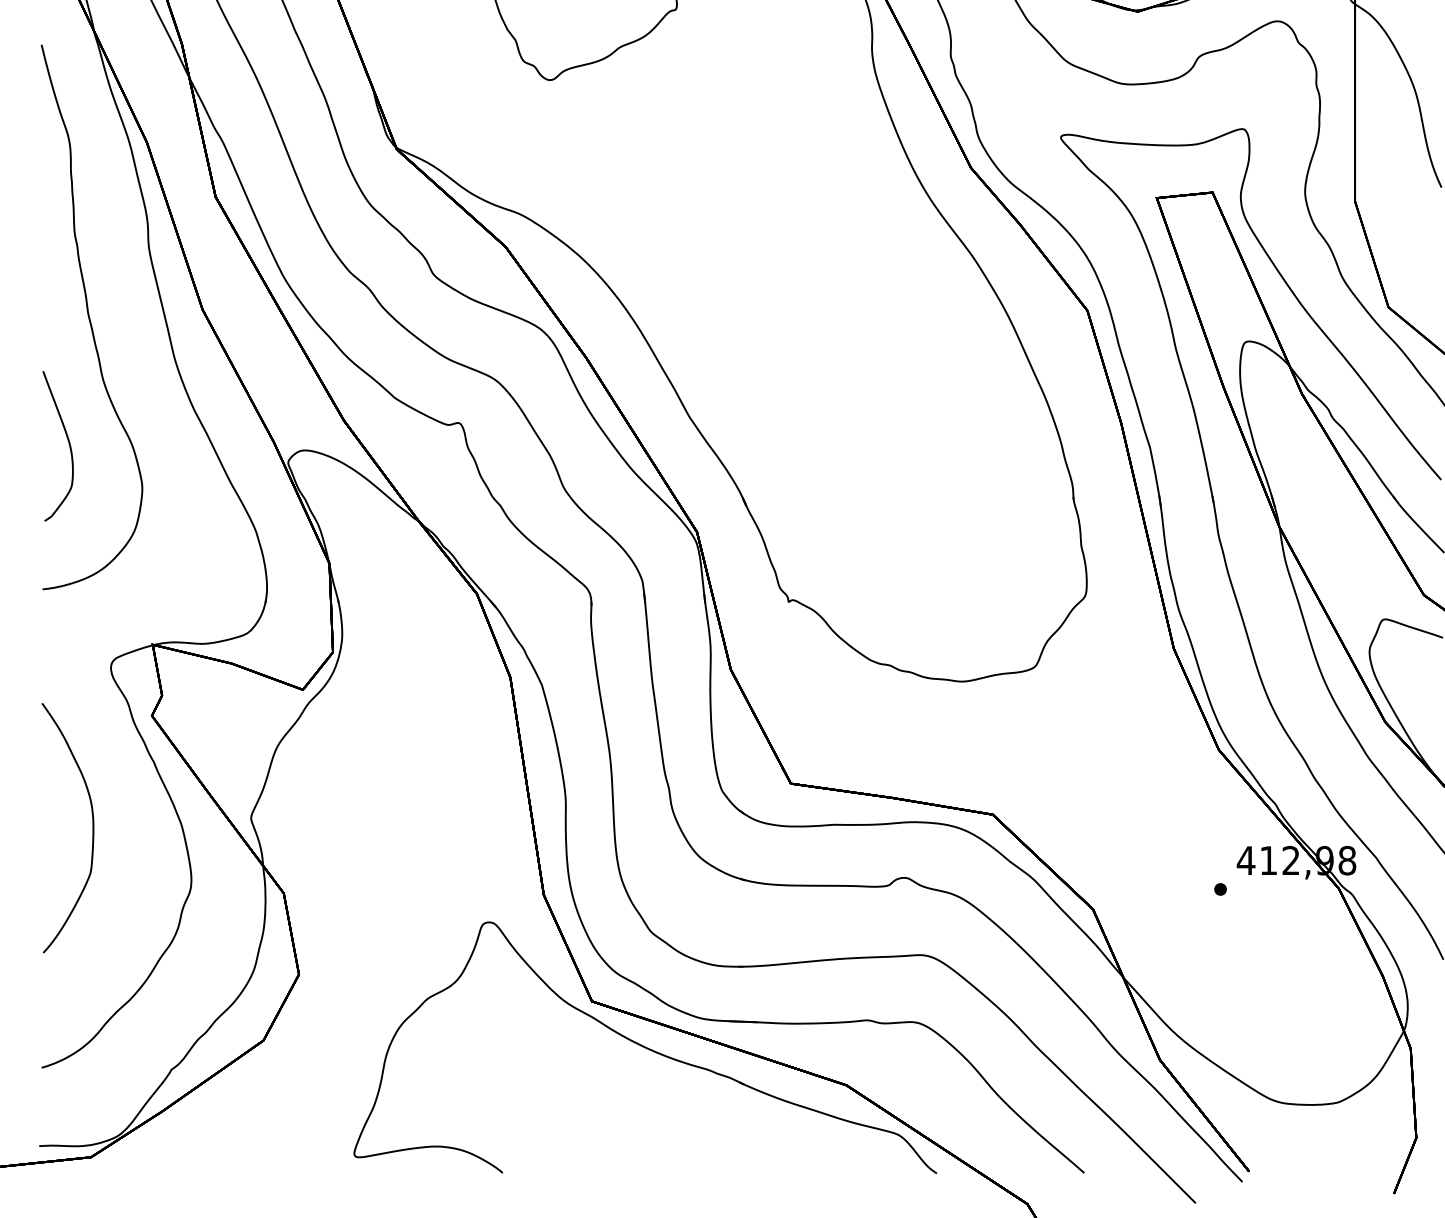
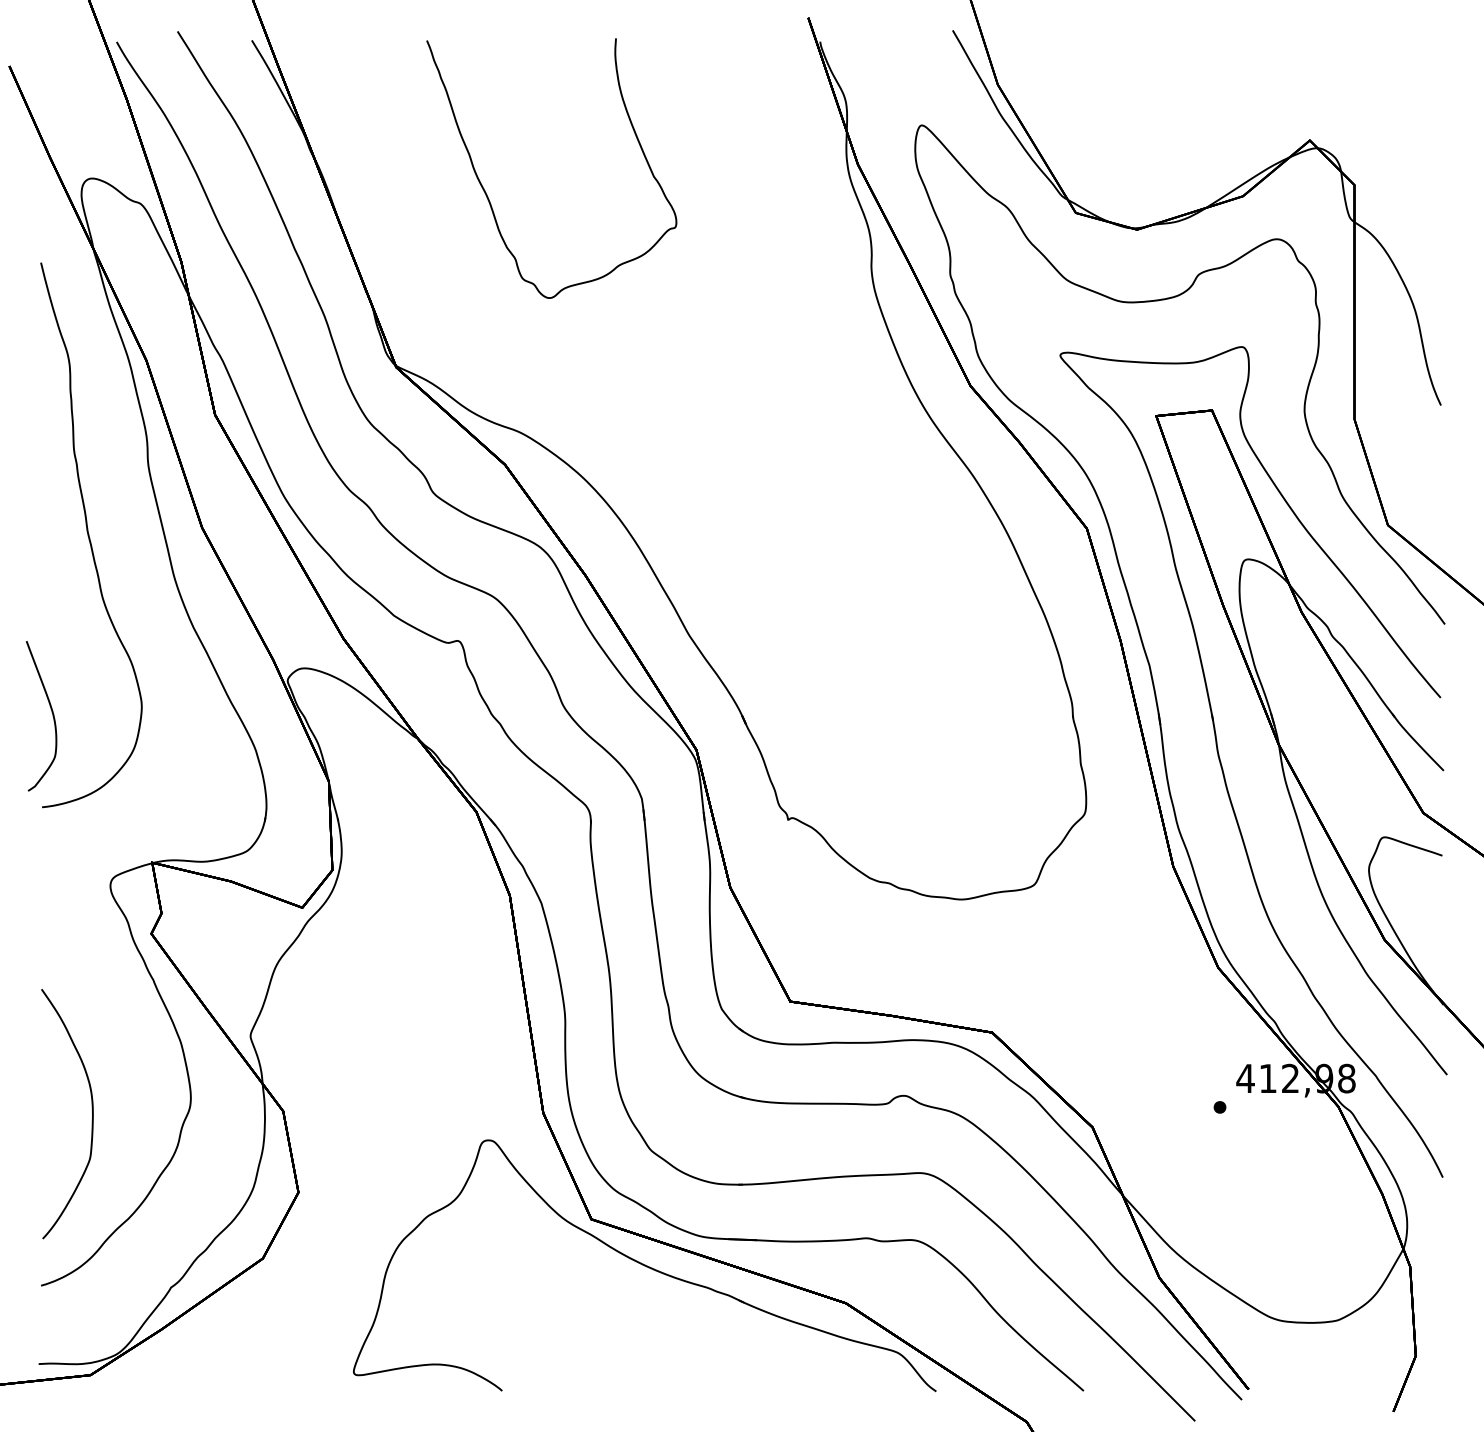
curve: (68, 442) -> (51, 712), moved
curve: (92, 822) -> (91, 1108), moved

